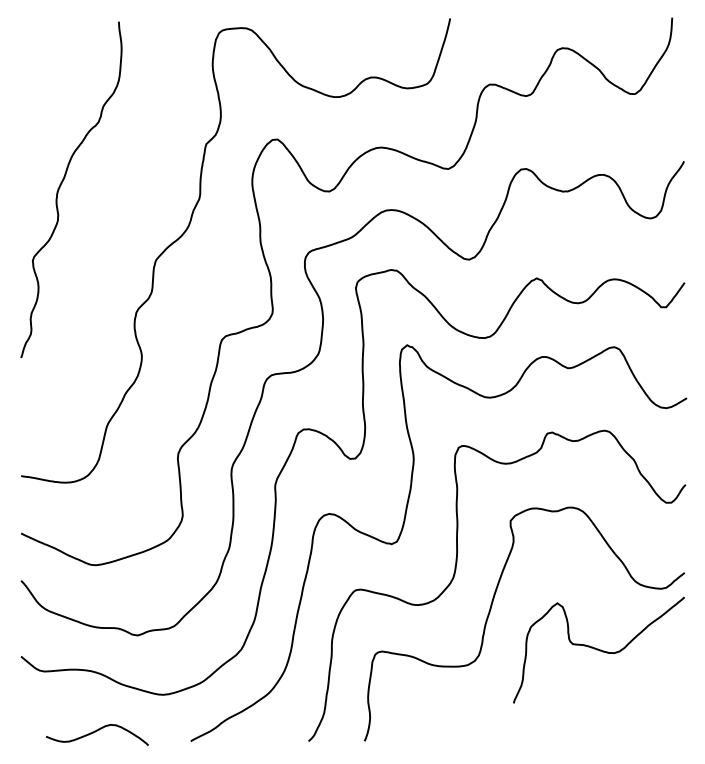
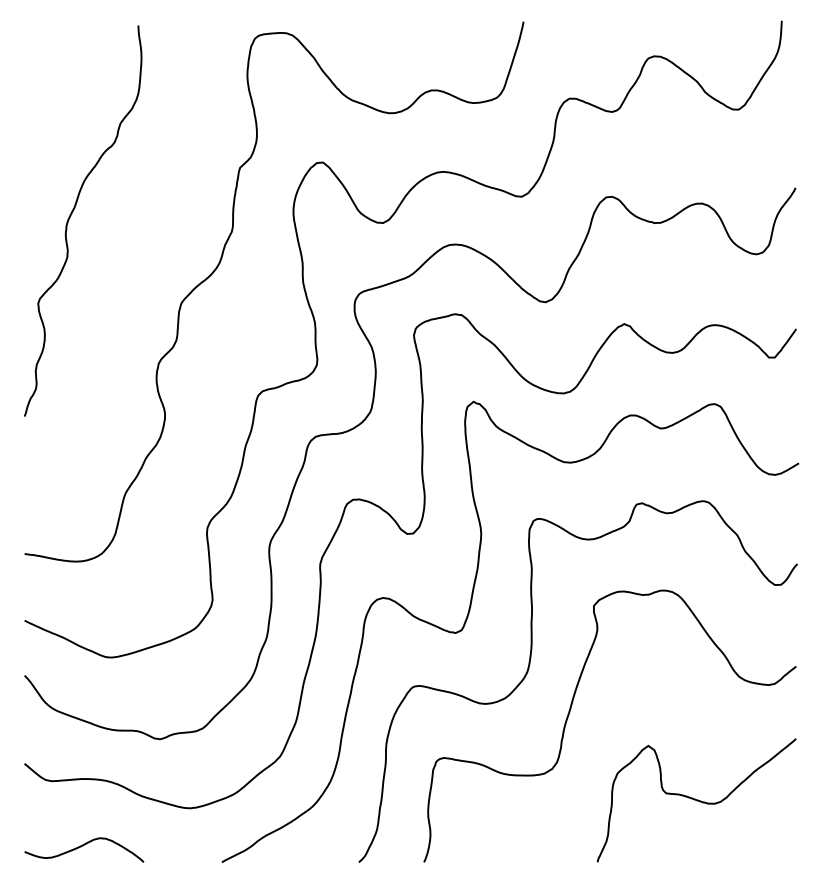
curve: (598, 650) -> (696, 800), moved
curve: (96, 731) -> (83, 846), moved

